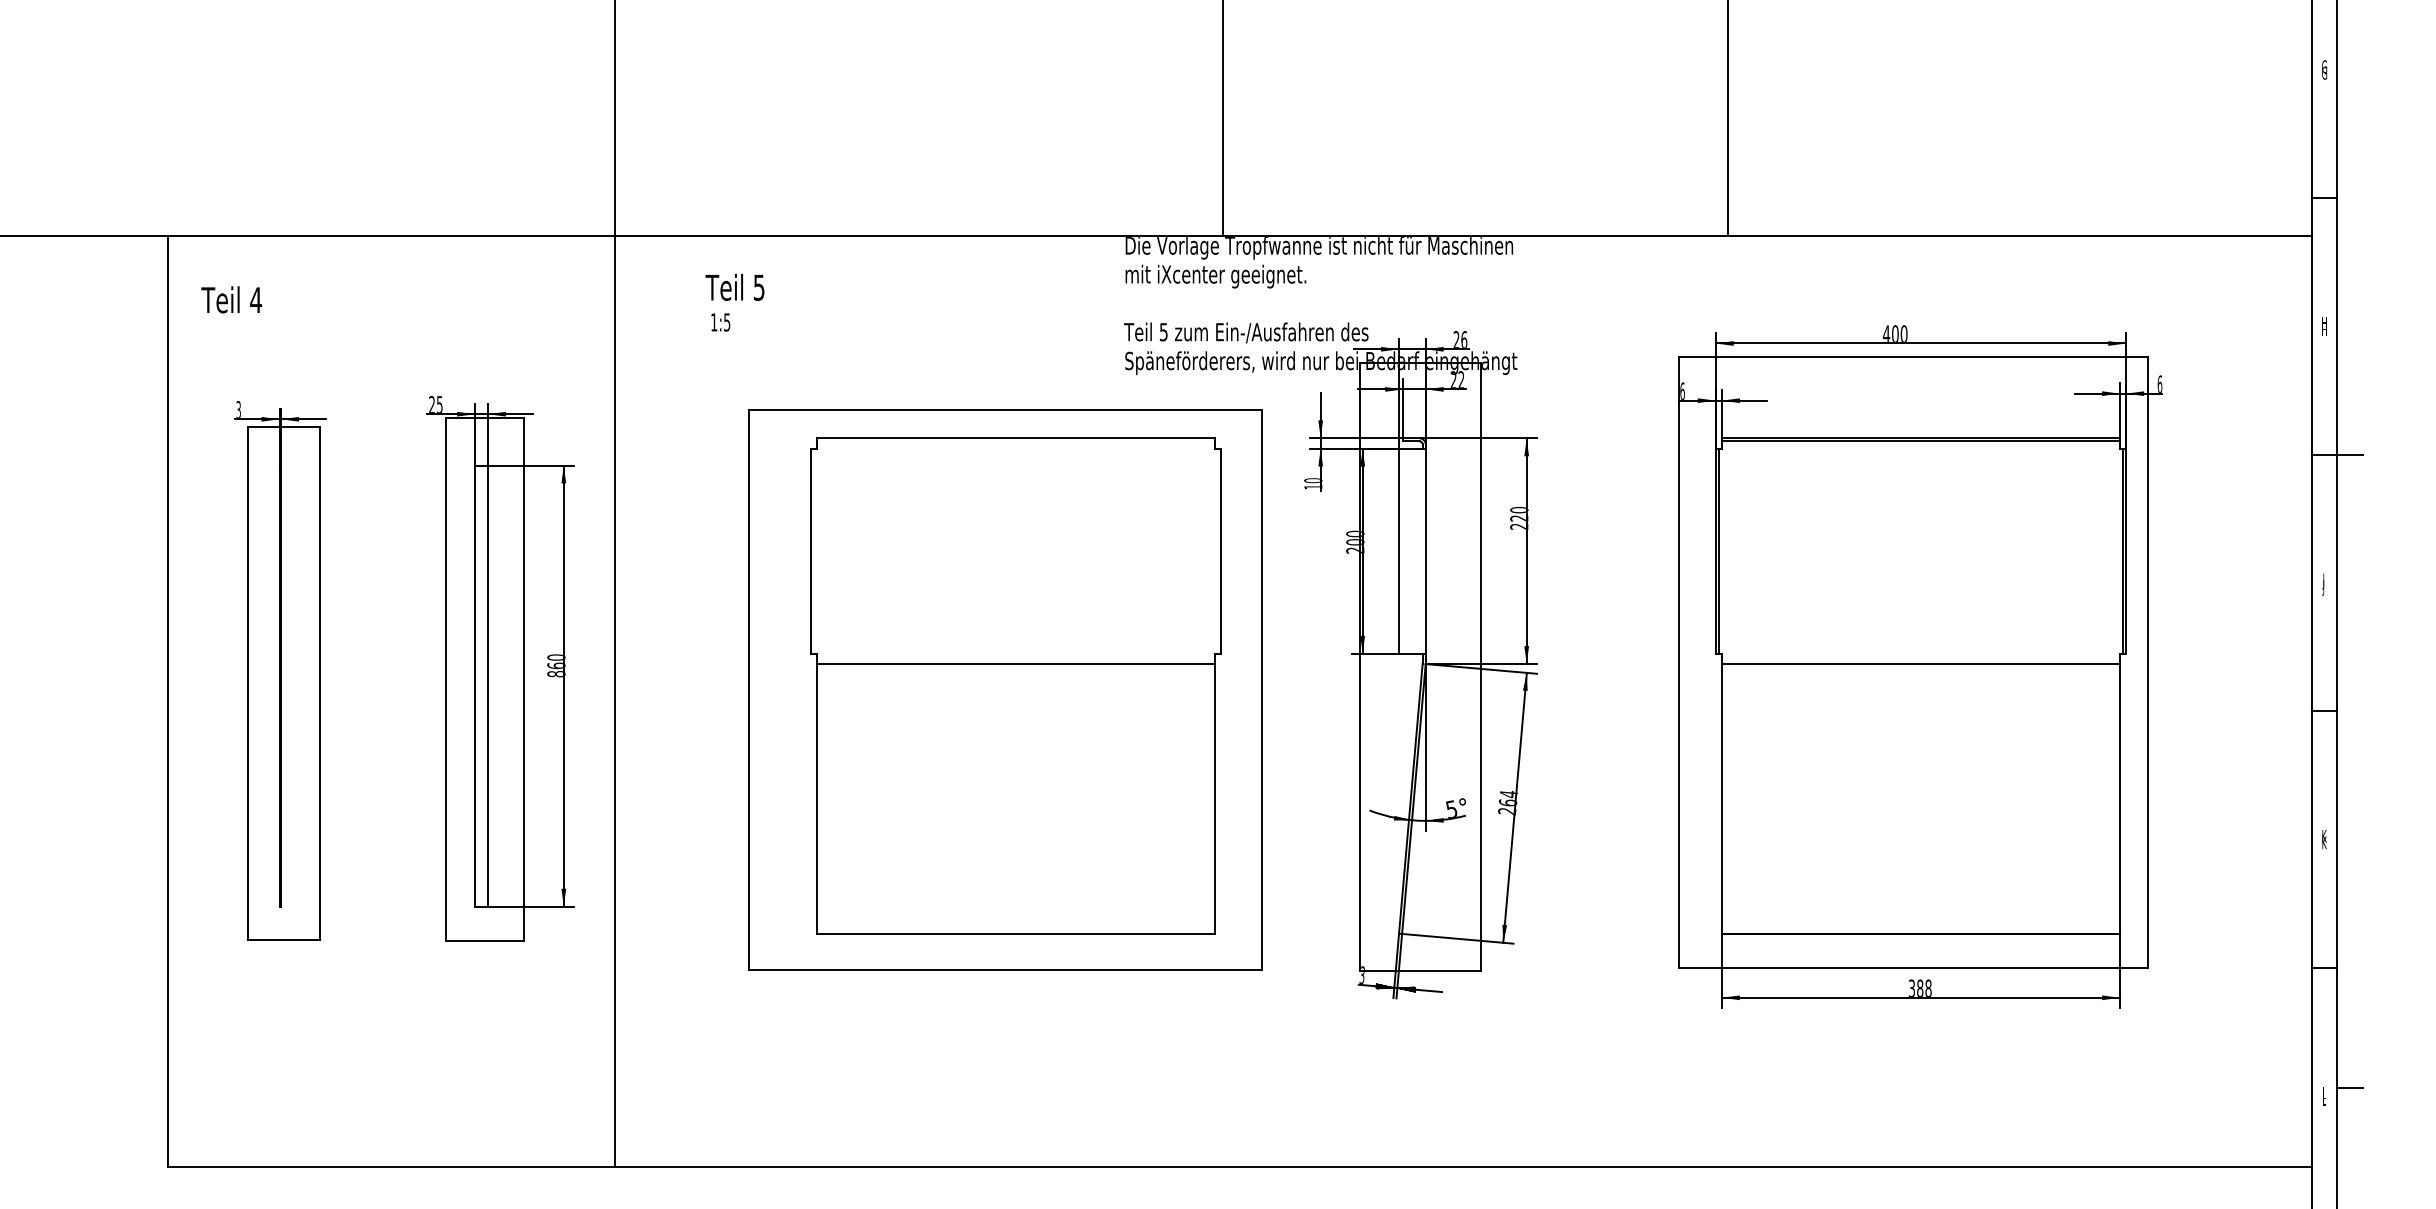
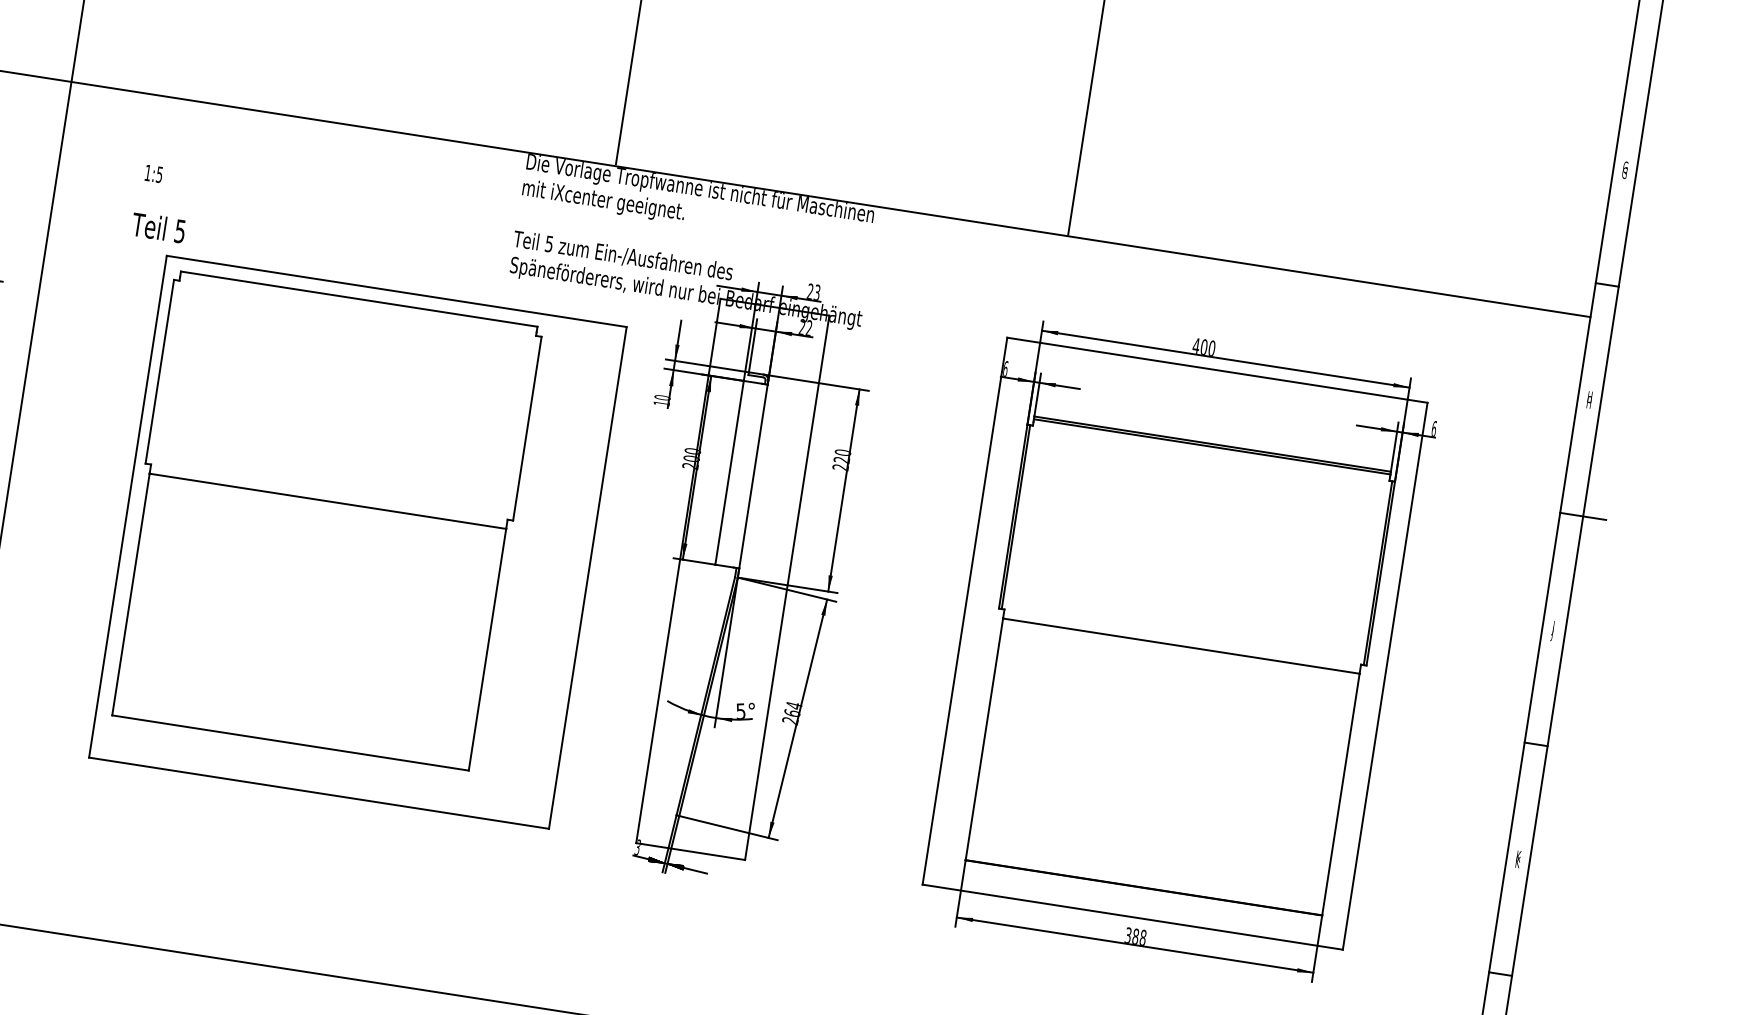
text: (734, 286) -> (158, 226), moved
text: (1464, 339) -> (817, 292), 26 -> 23
part: (1015, 685) -> (324, 520), moved

